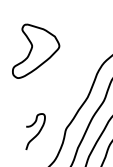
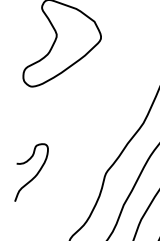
curve: (37, 133) -> (34, 175), moved

